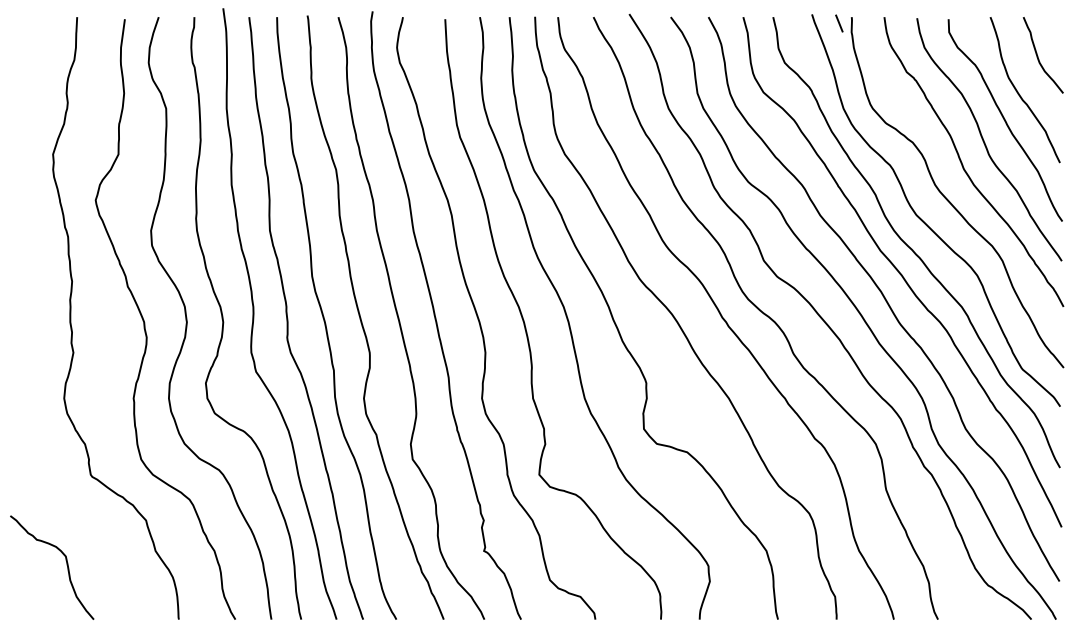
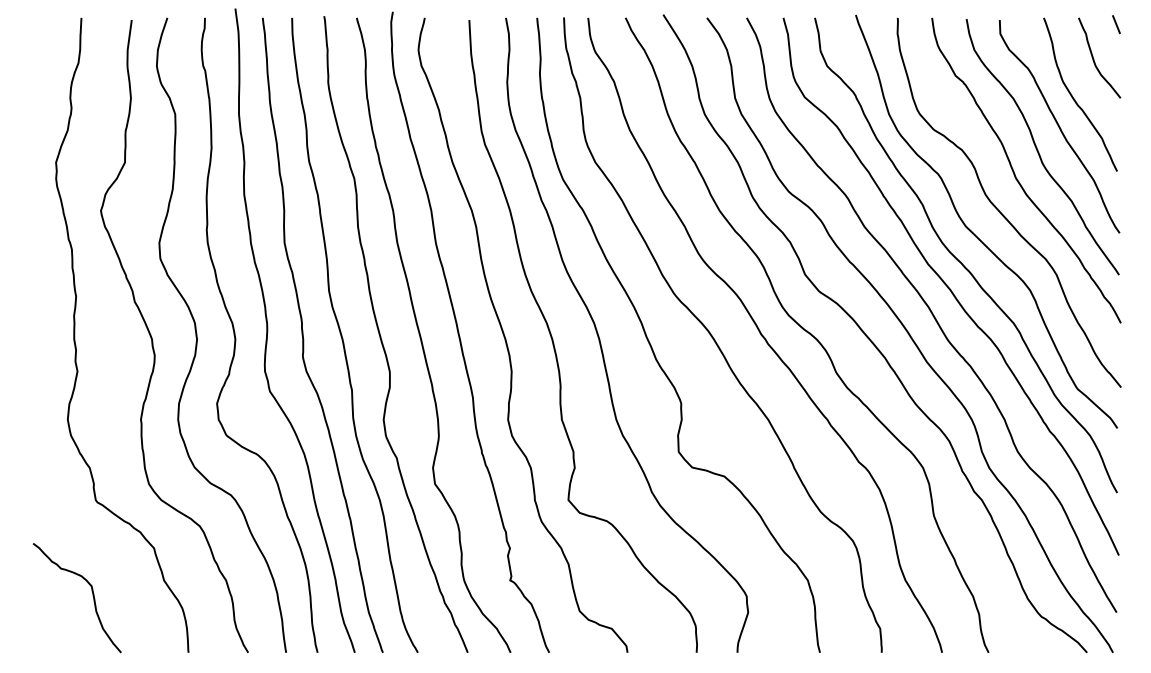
line: (839, 23) -> (1116, 24), moved
curve: (66, 565) -> (92, 595), moved

